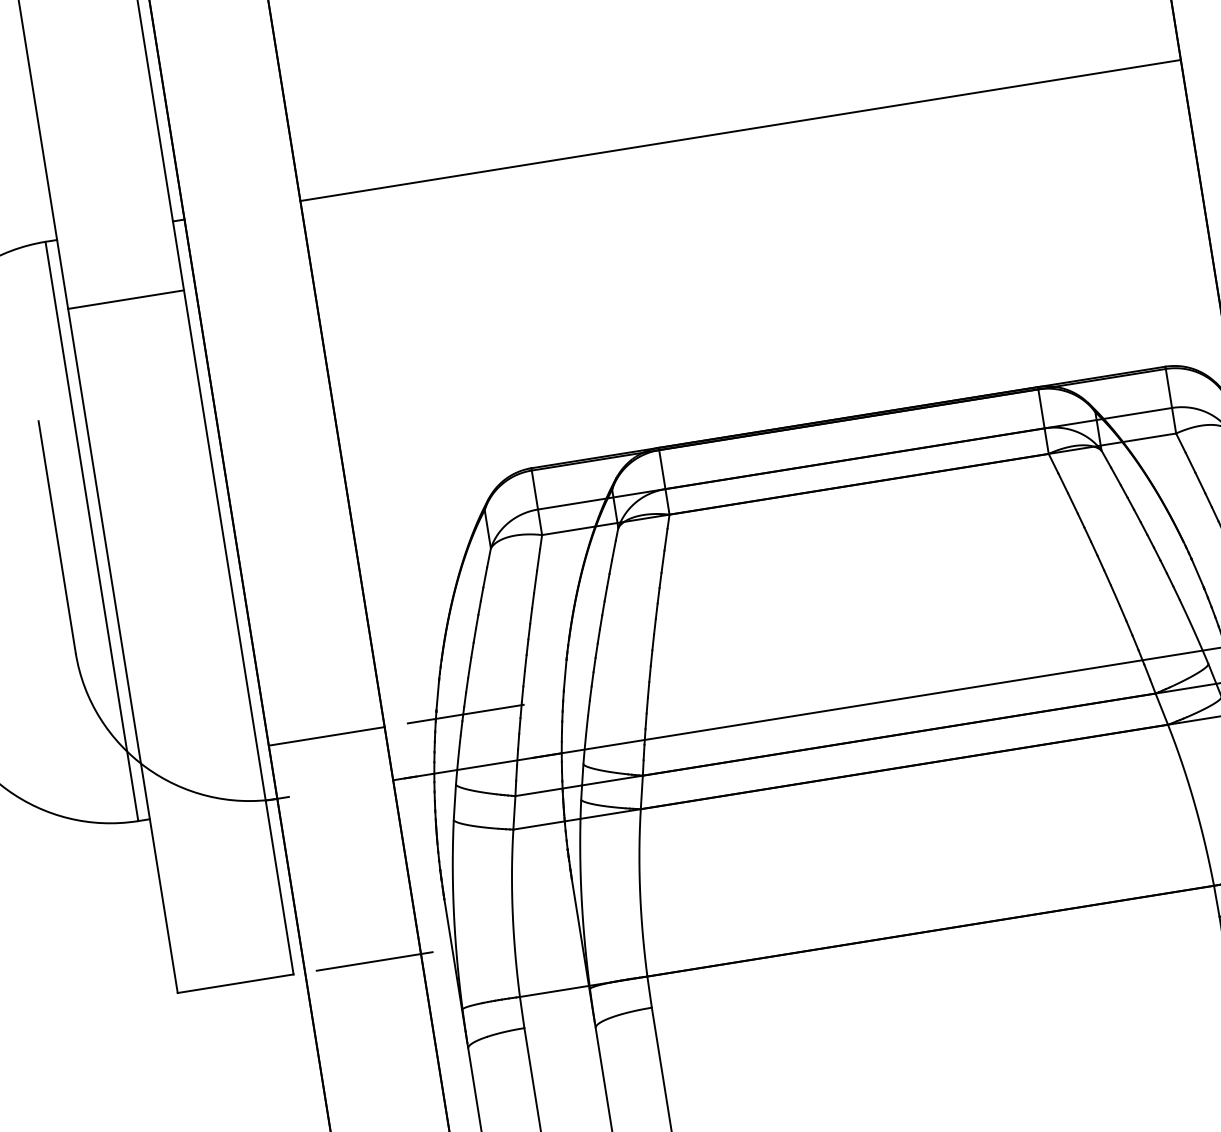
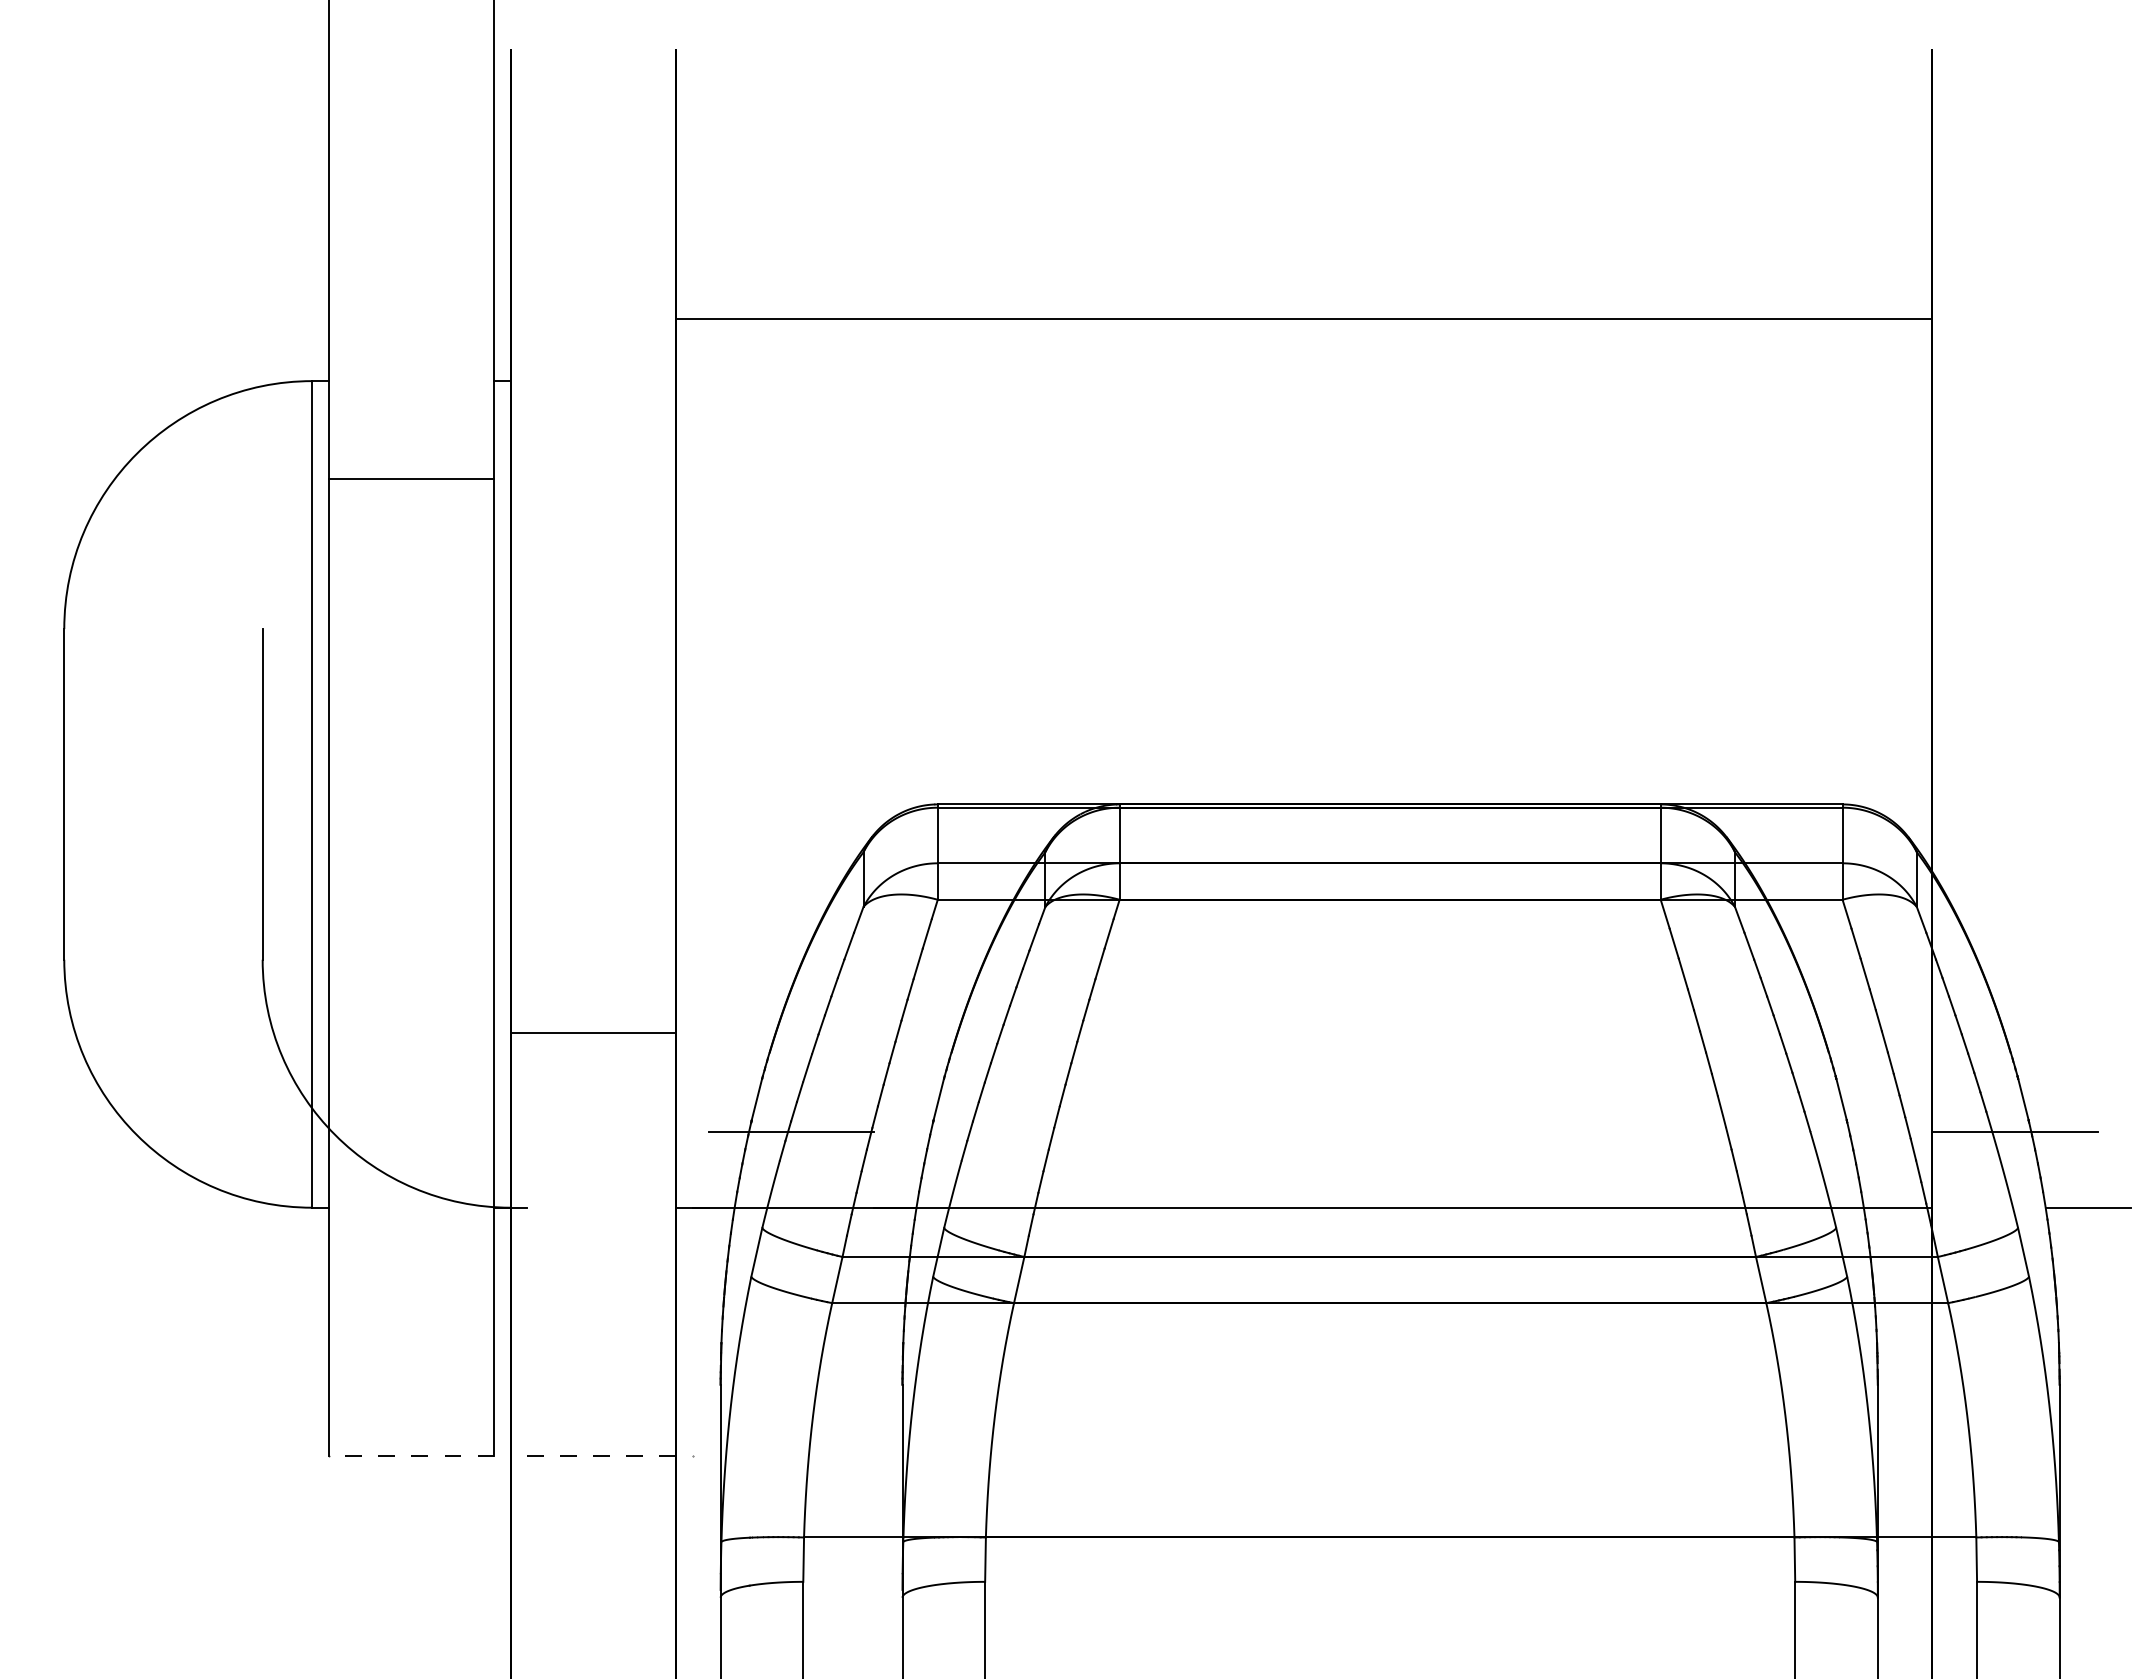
line: (740, 130) -> (1303, 319), moved
line: (326, 736) -> (592, 1032), moved
line: (374, 961) -> (609, 1455), solid -> dashed
line: (235, 983) -> (411, 1455), solid -> dashed

